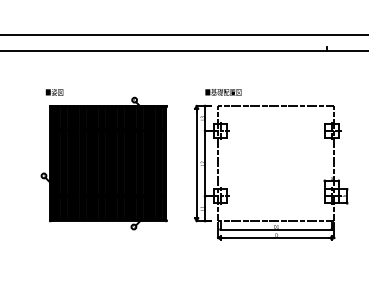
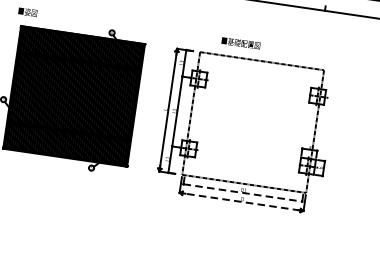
text: (223, 92) -> (241, 43), moved
line: (276, 229) -> (243, 192), solid -> dashed
line: (276, 237) -> (242, 201), solid -> dashed

